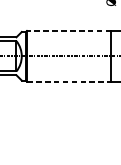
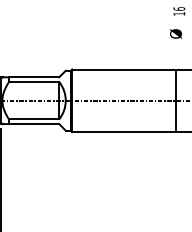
line: (69, 30) -> (124, 69), dashed -> solid
line: (69, 81) -> (124, 131), dashed -> solid

